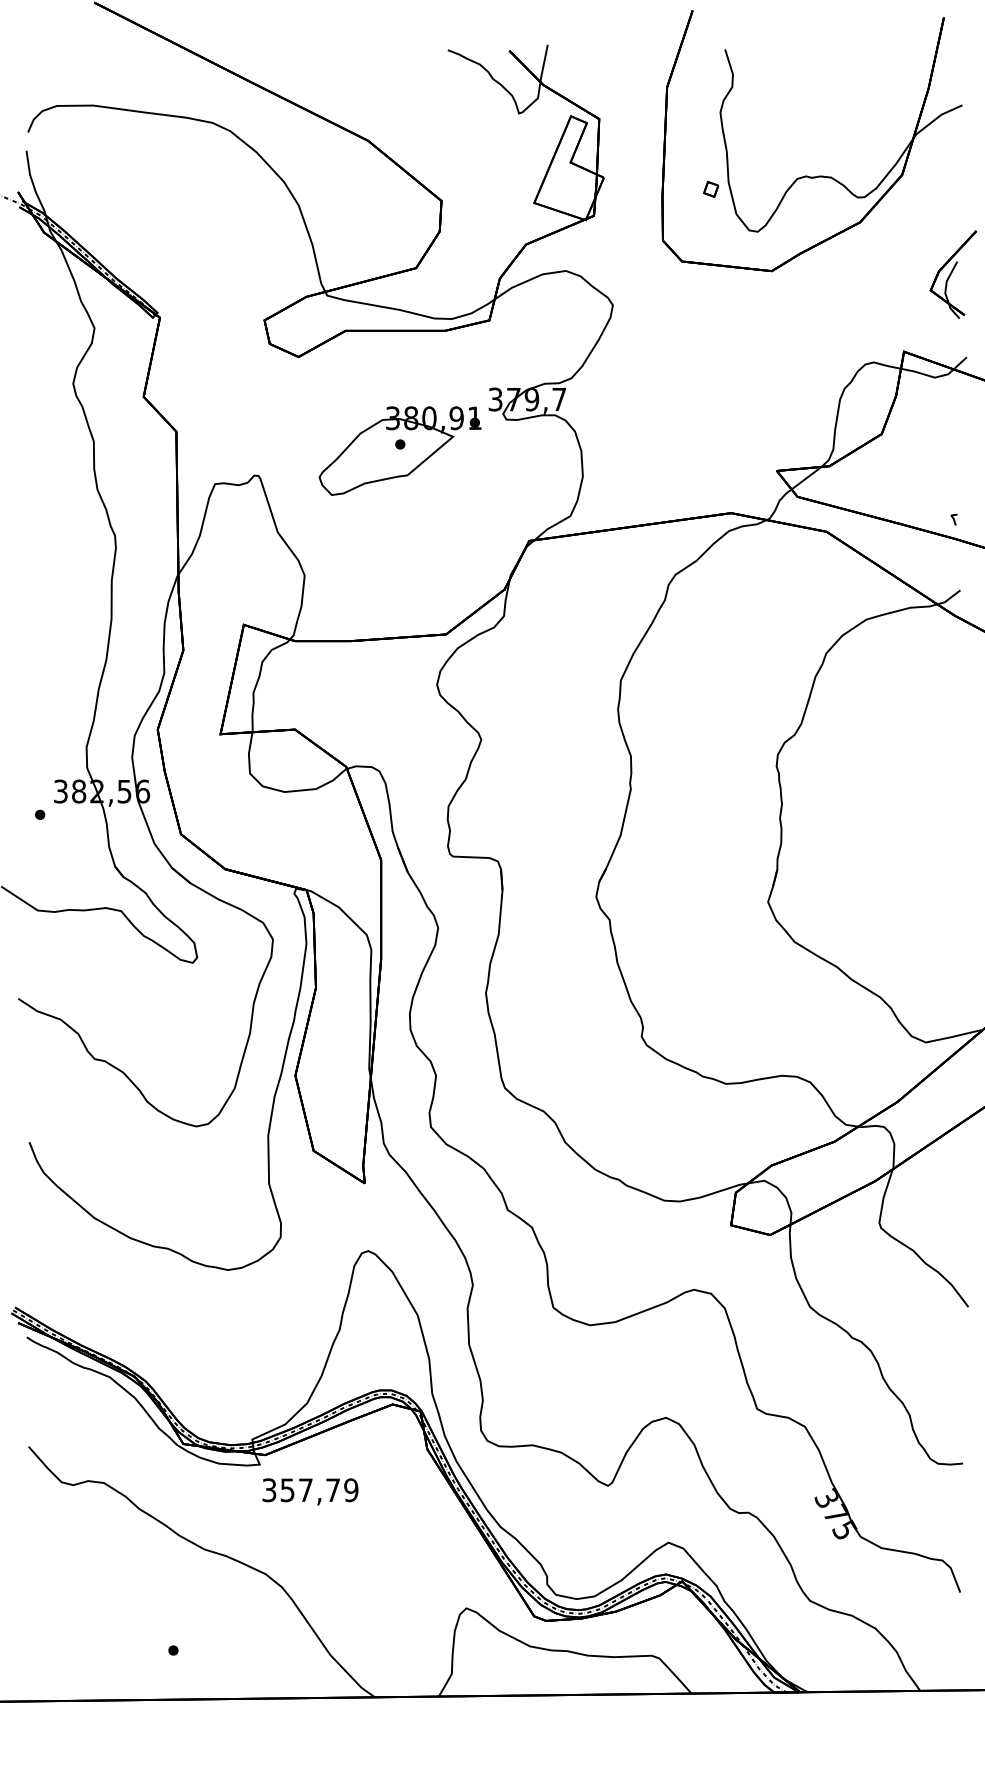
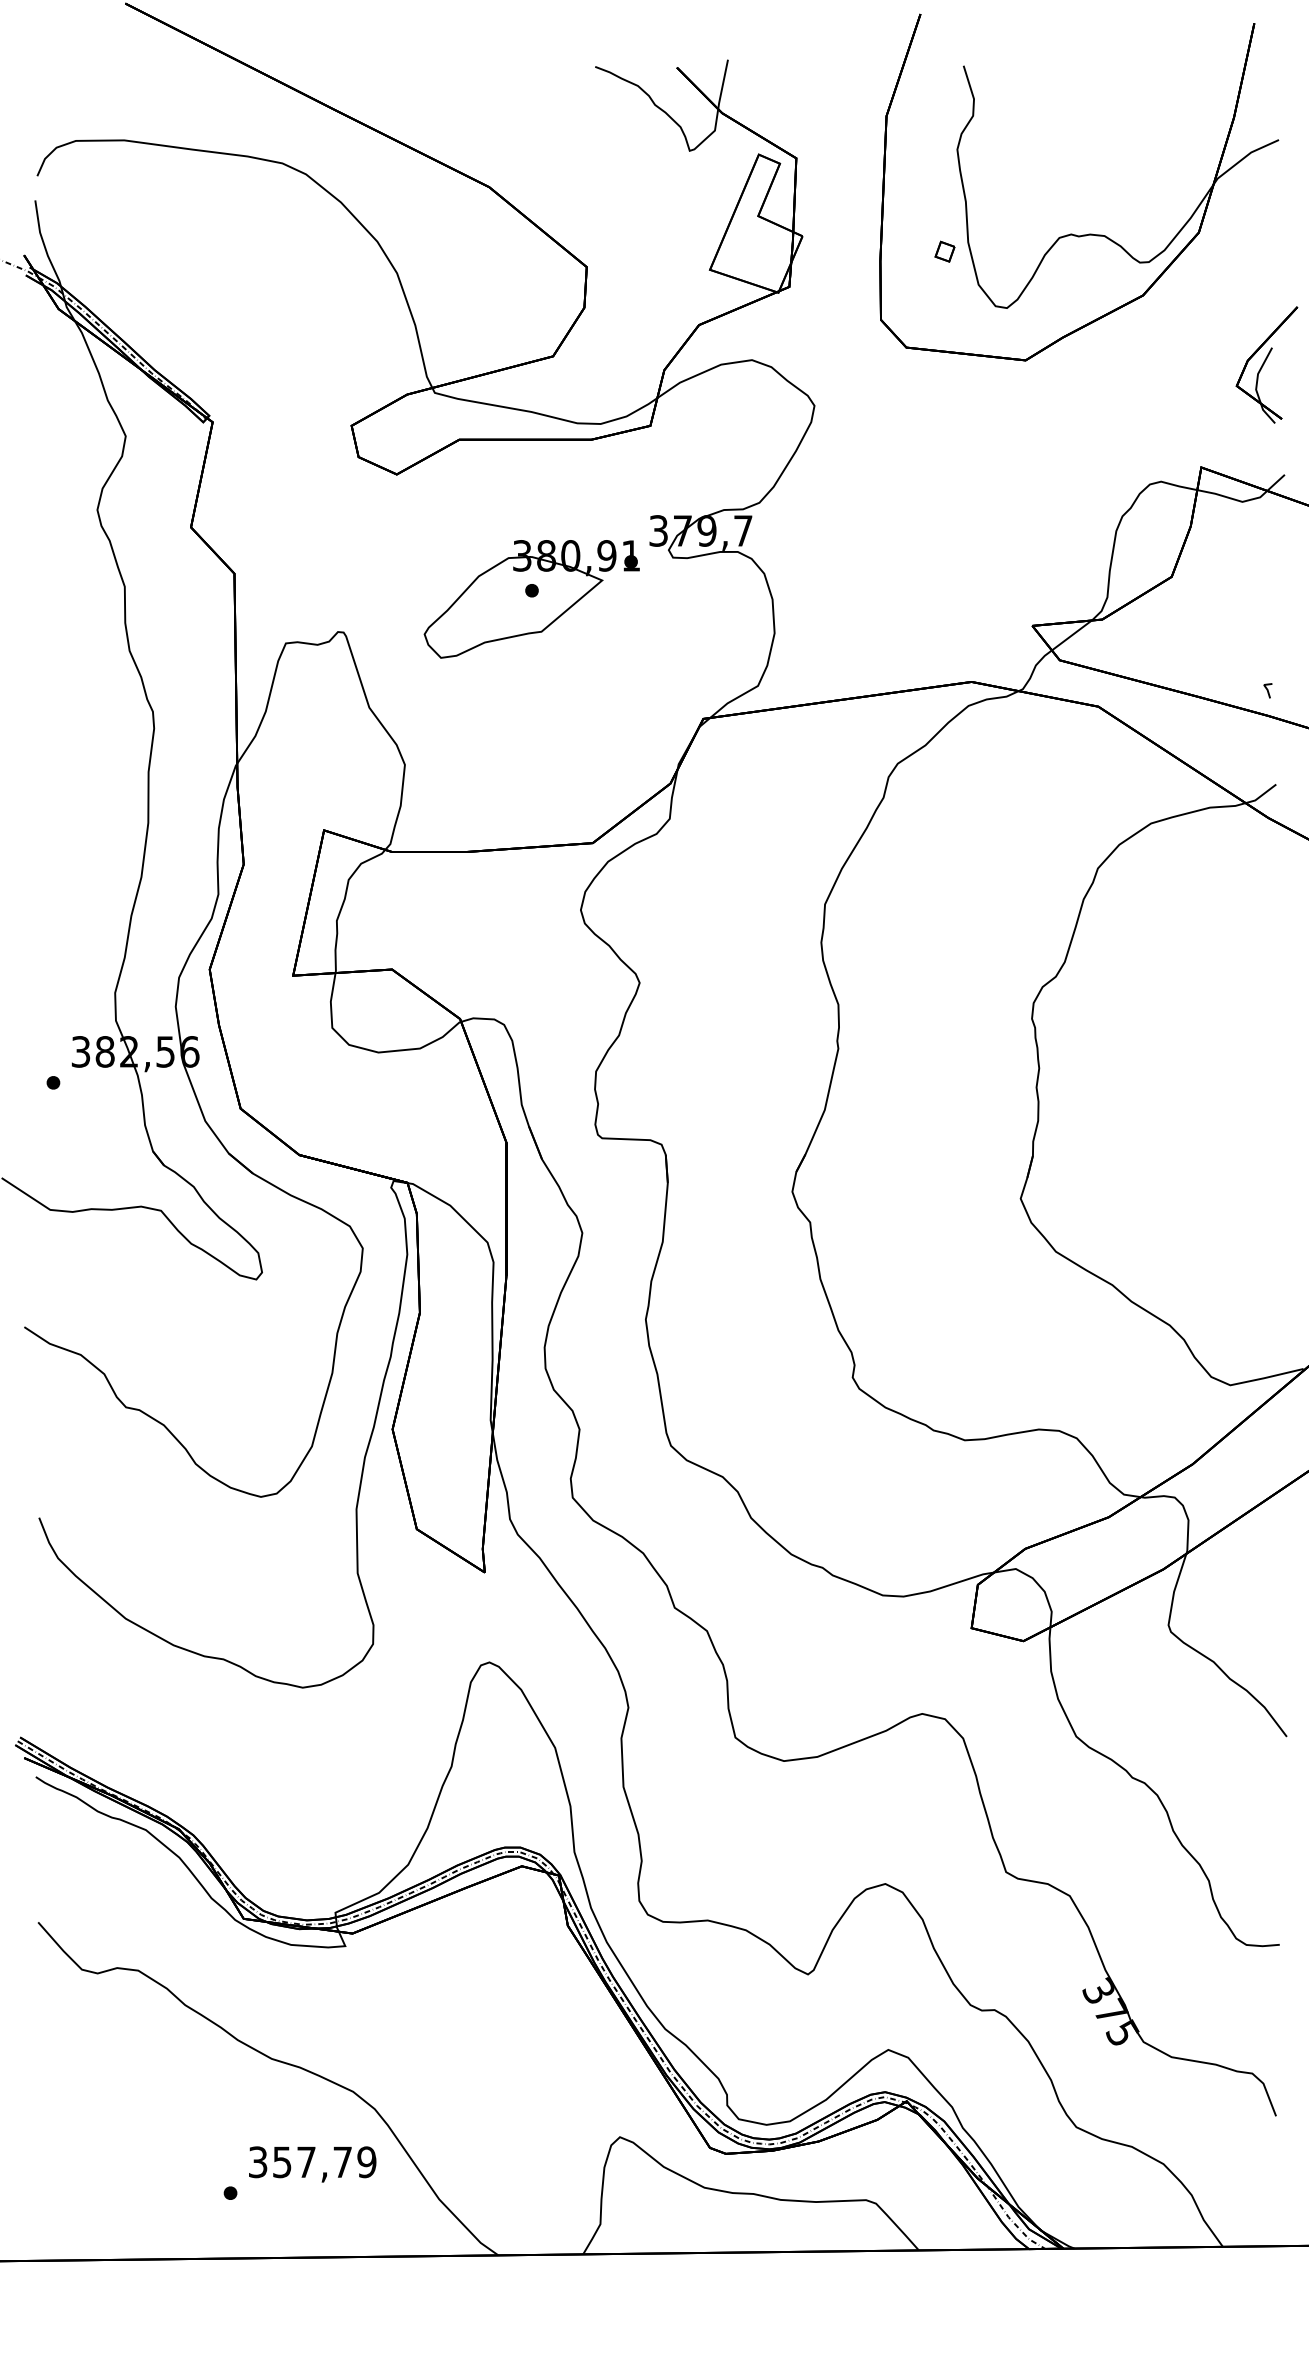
text: (310, 1491) -> (312, 2164), moved

